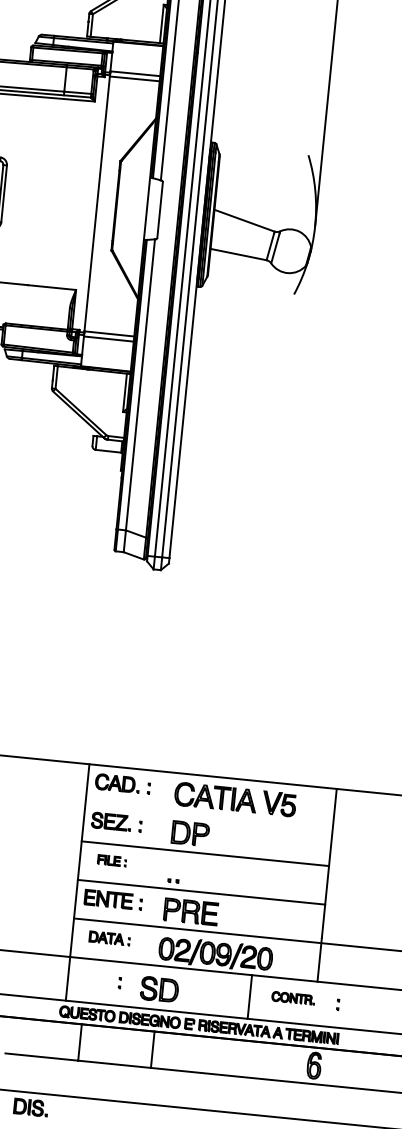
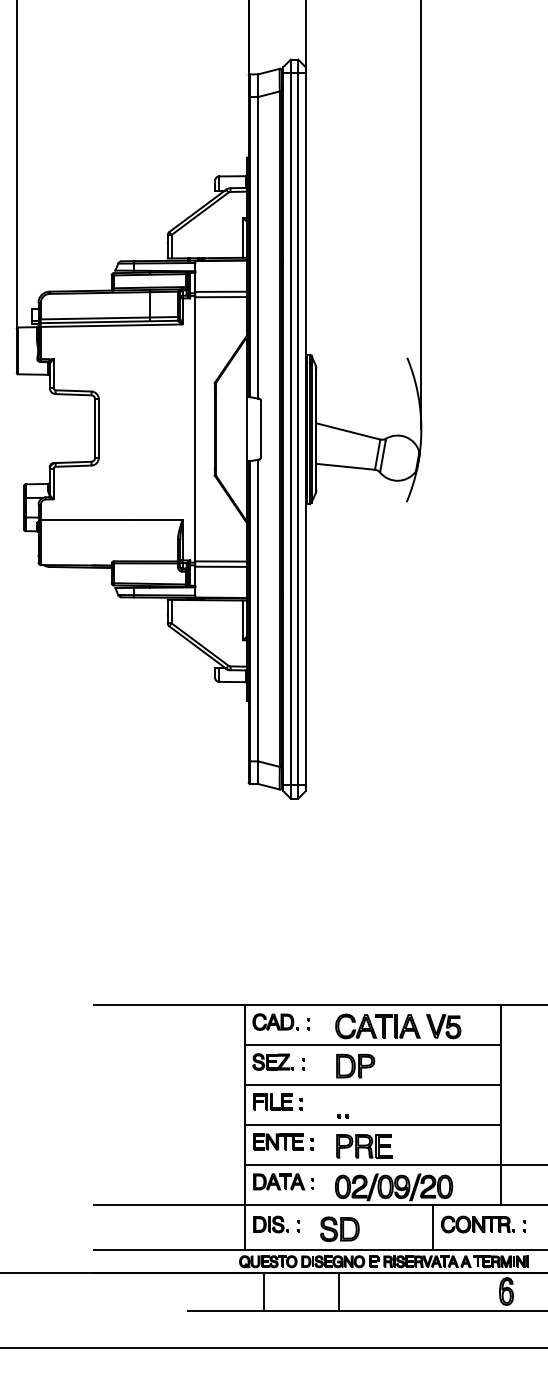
line: (208, 815) -> (372, 1045), added
part: (111, 860) -> (277, 1101), size x1.67
part: (109, 938) -> (283, 1181), size x1.43
part: (292, 998) -> (477, 1224), size x1.67
part: (30, 1107) -> (270, 1224), moved

